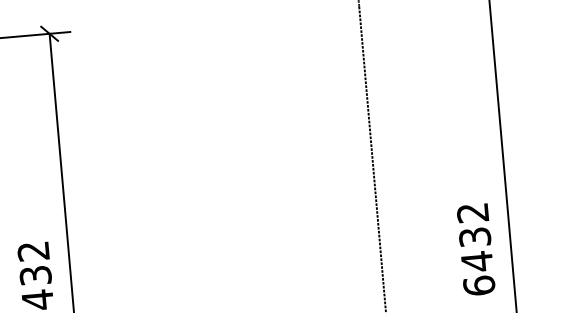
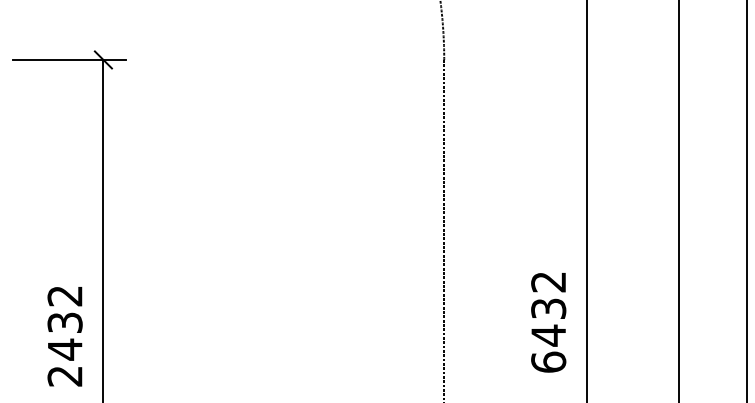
text: (475, 249) -> (548, 322), moved

